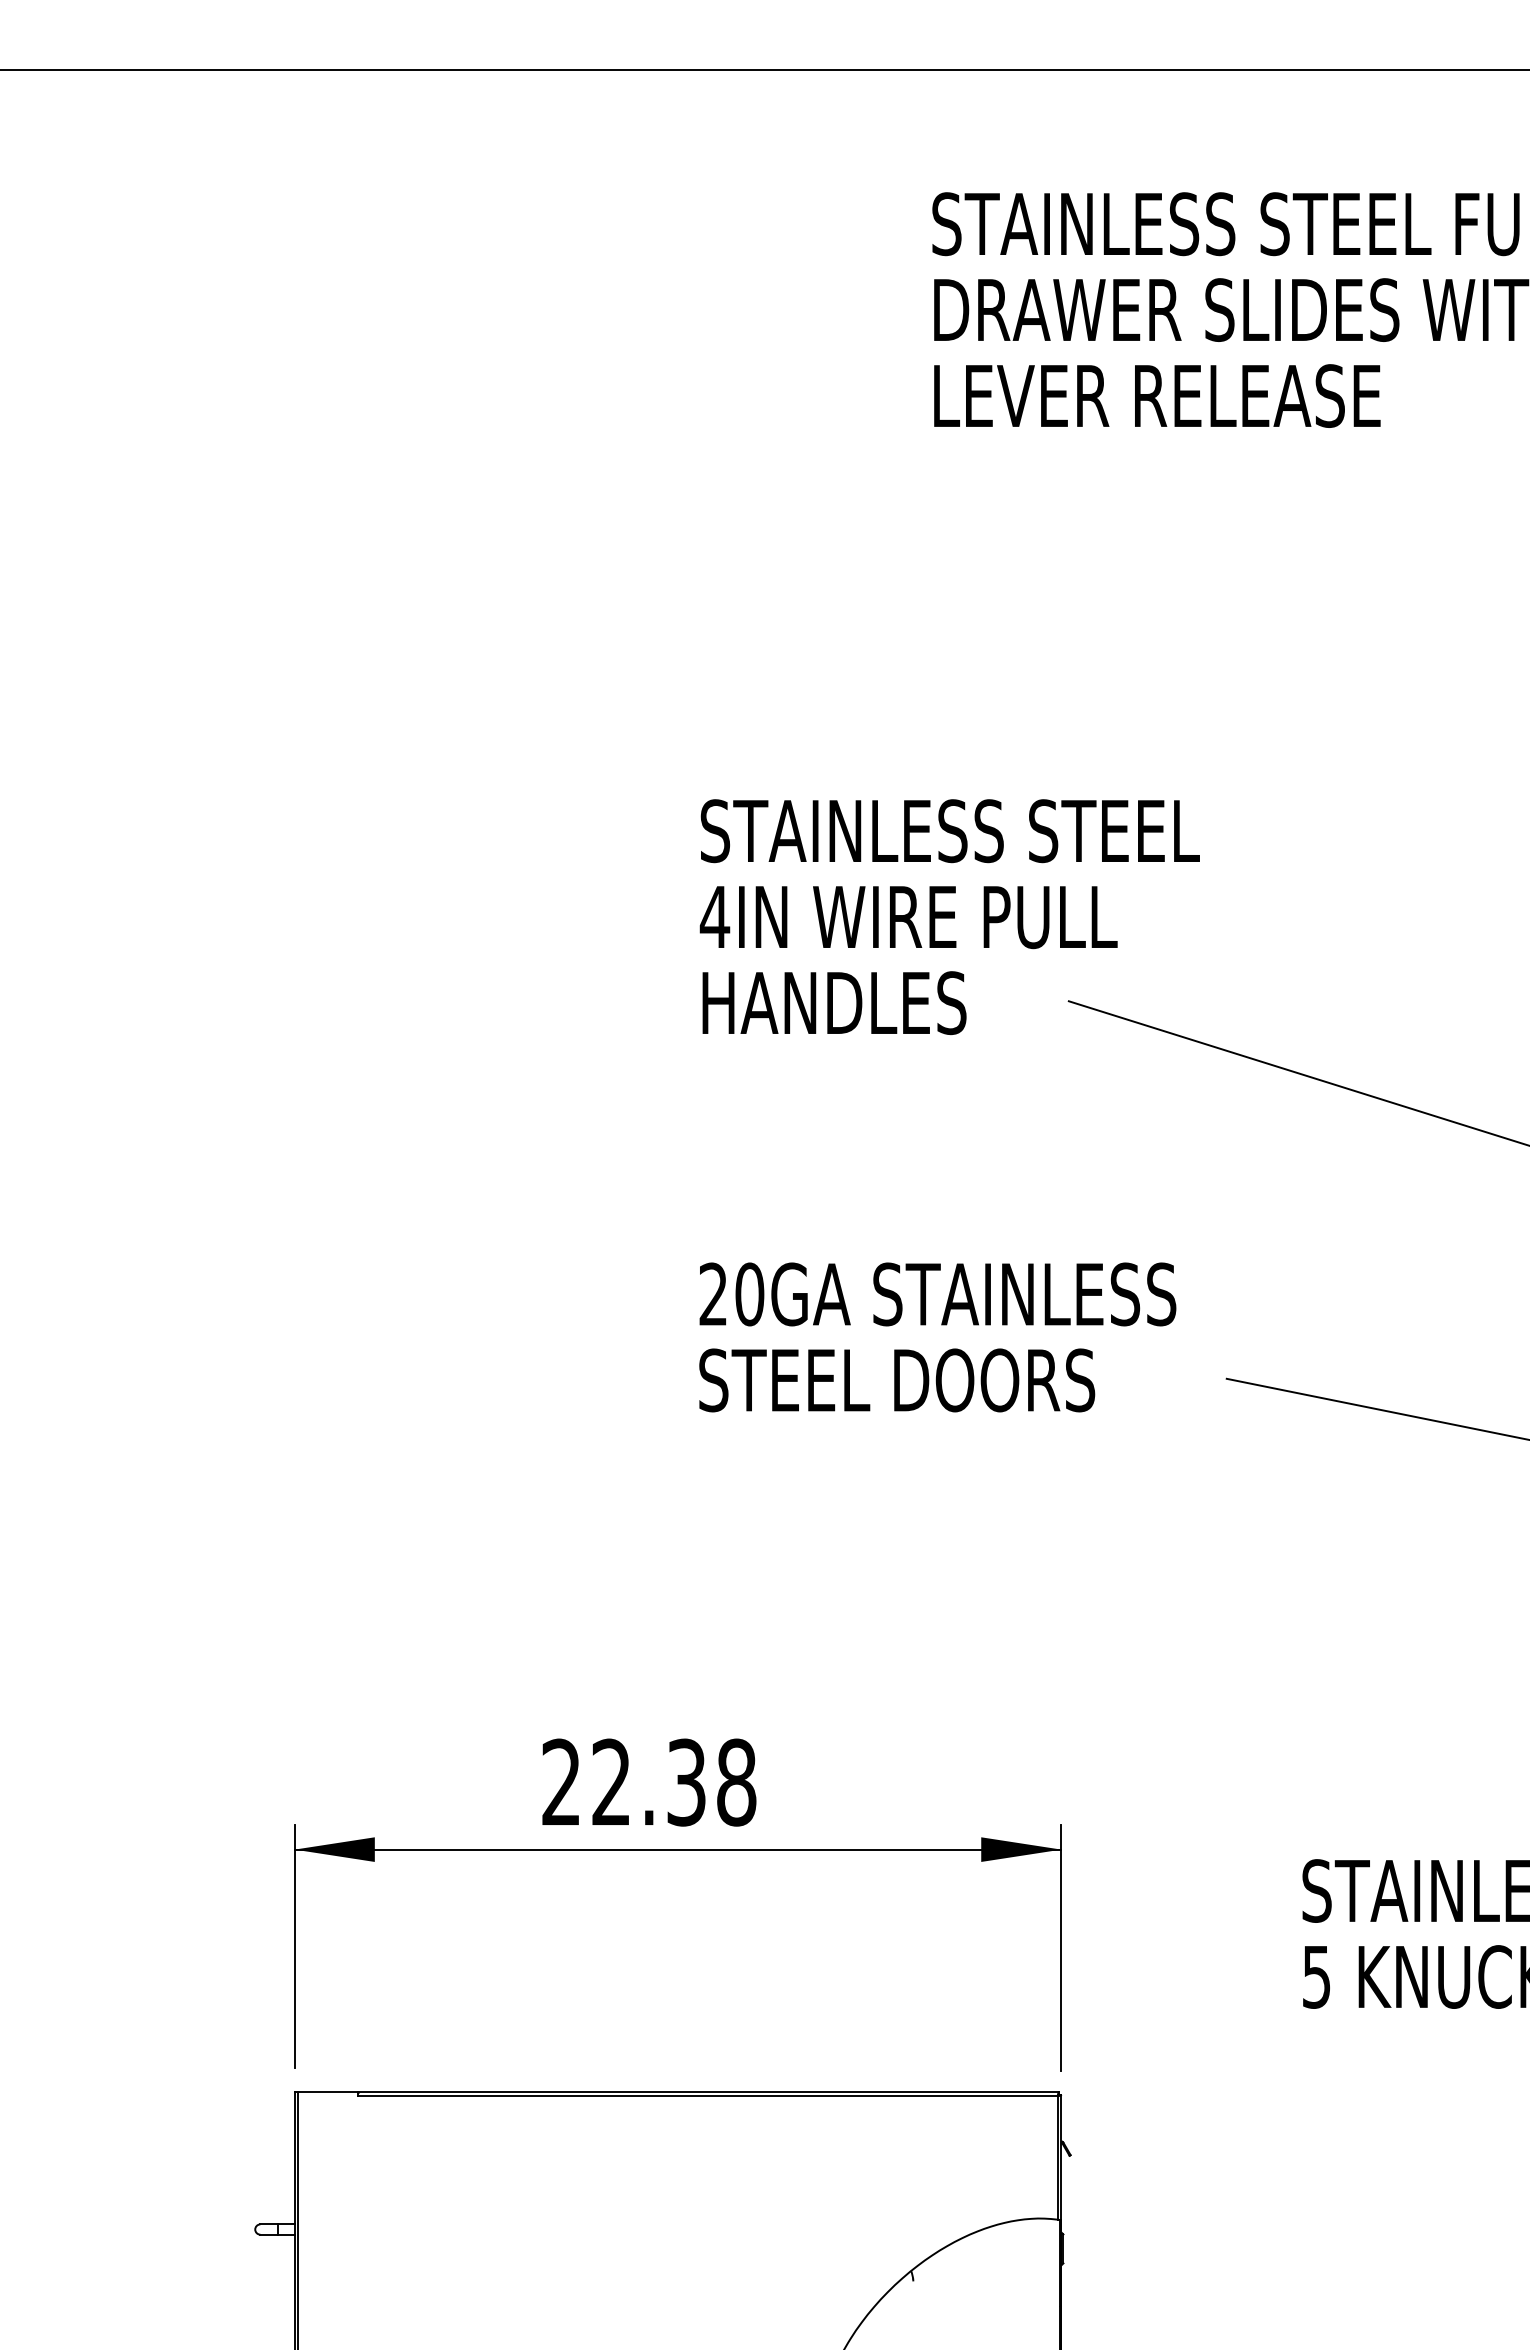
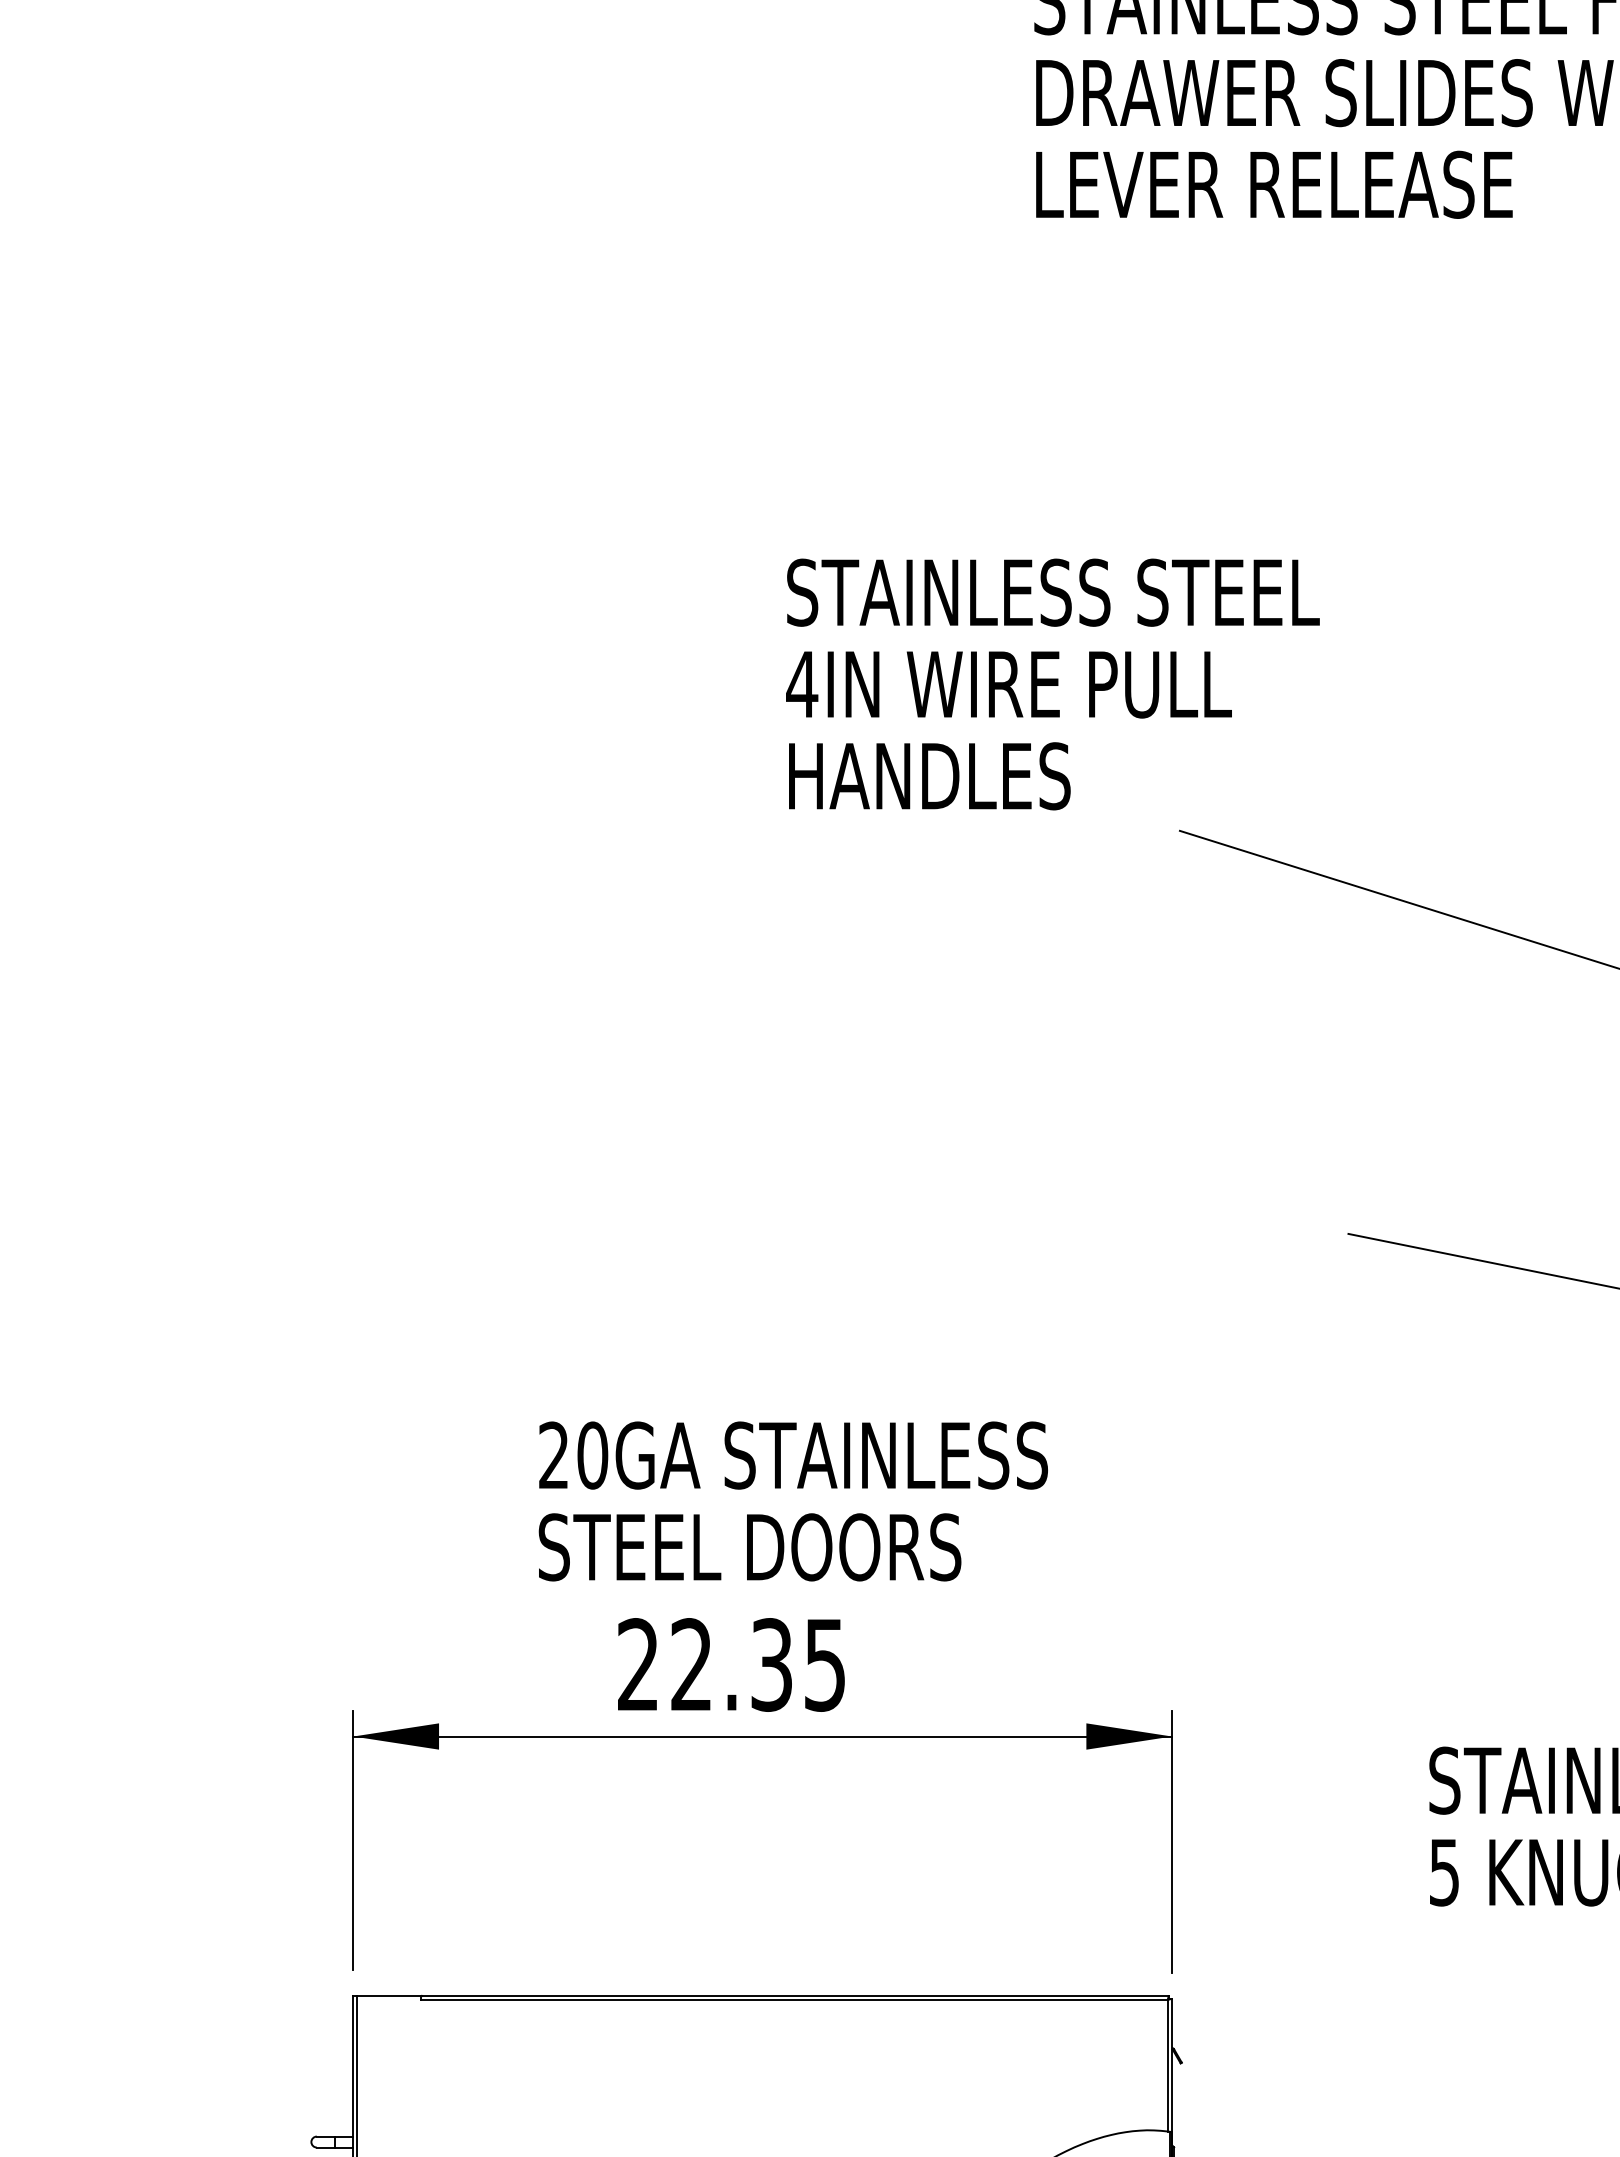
text: (949, 917) -> (1052, 684), moved
text: (937, 1337) -> (793, 1501), moved
text: (736, 1782) -> (825, 1664), 22.38 -> 22.35

